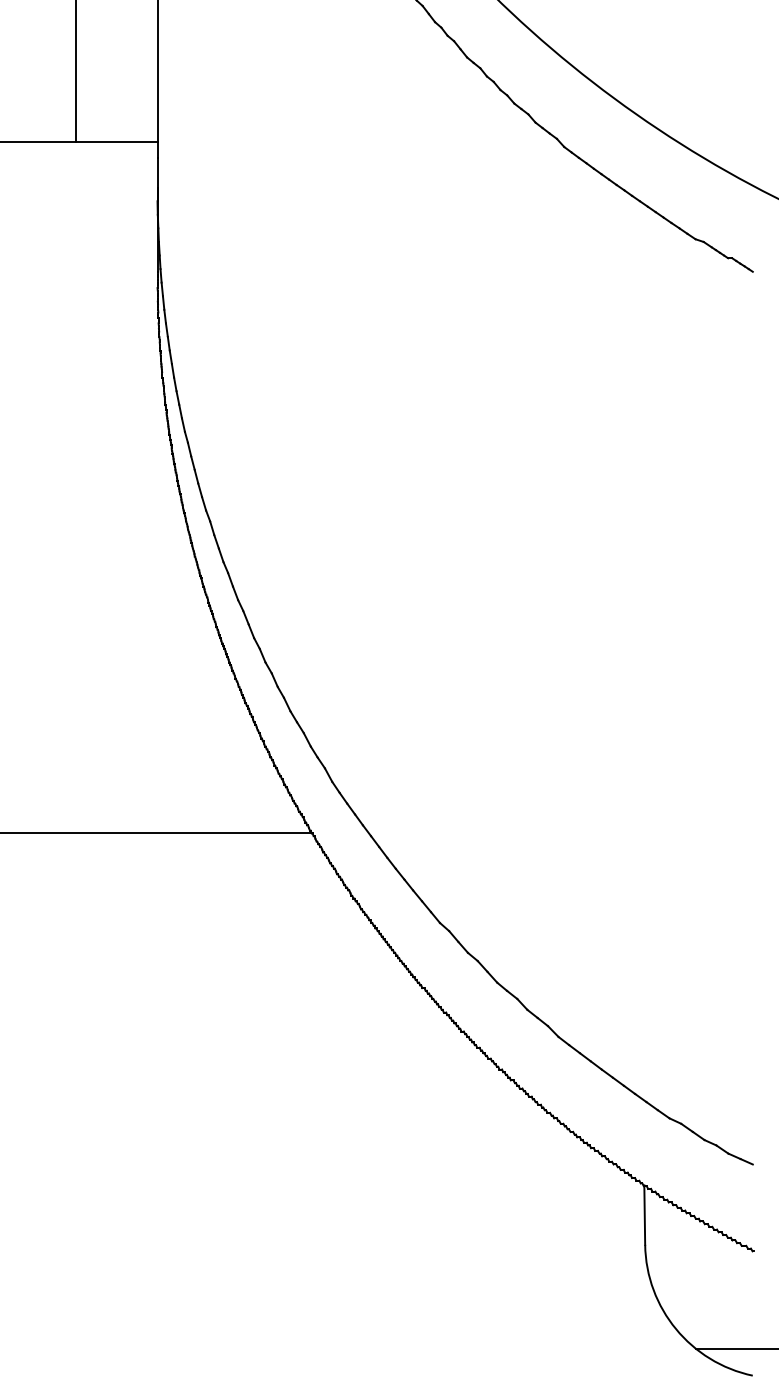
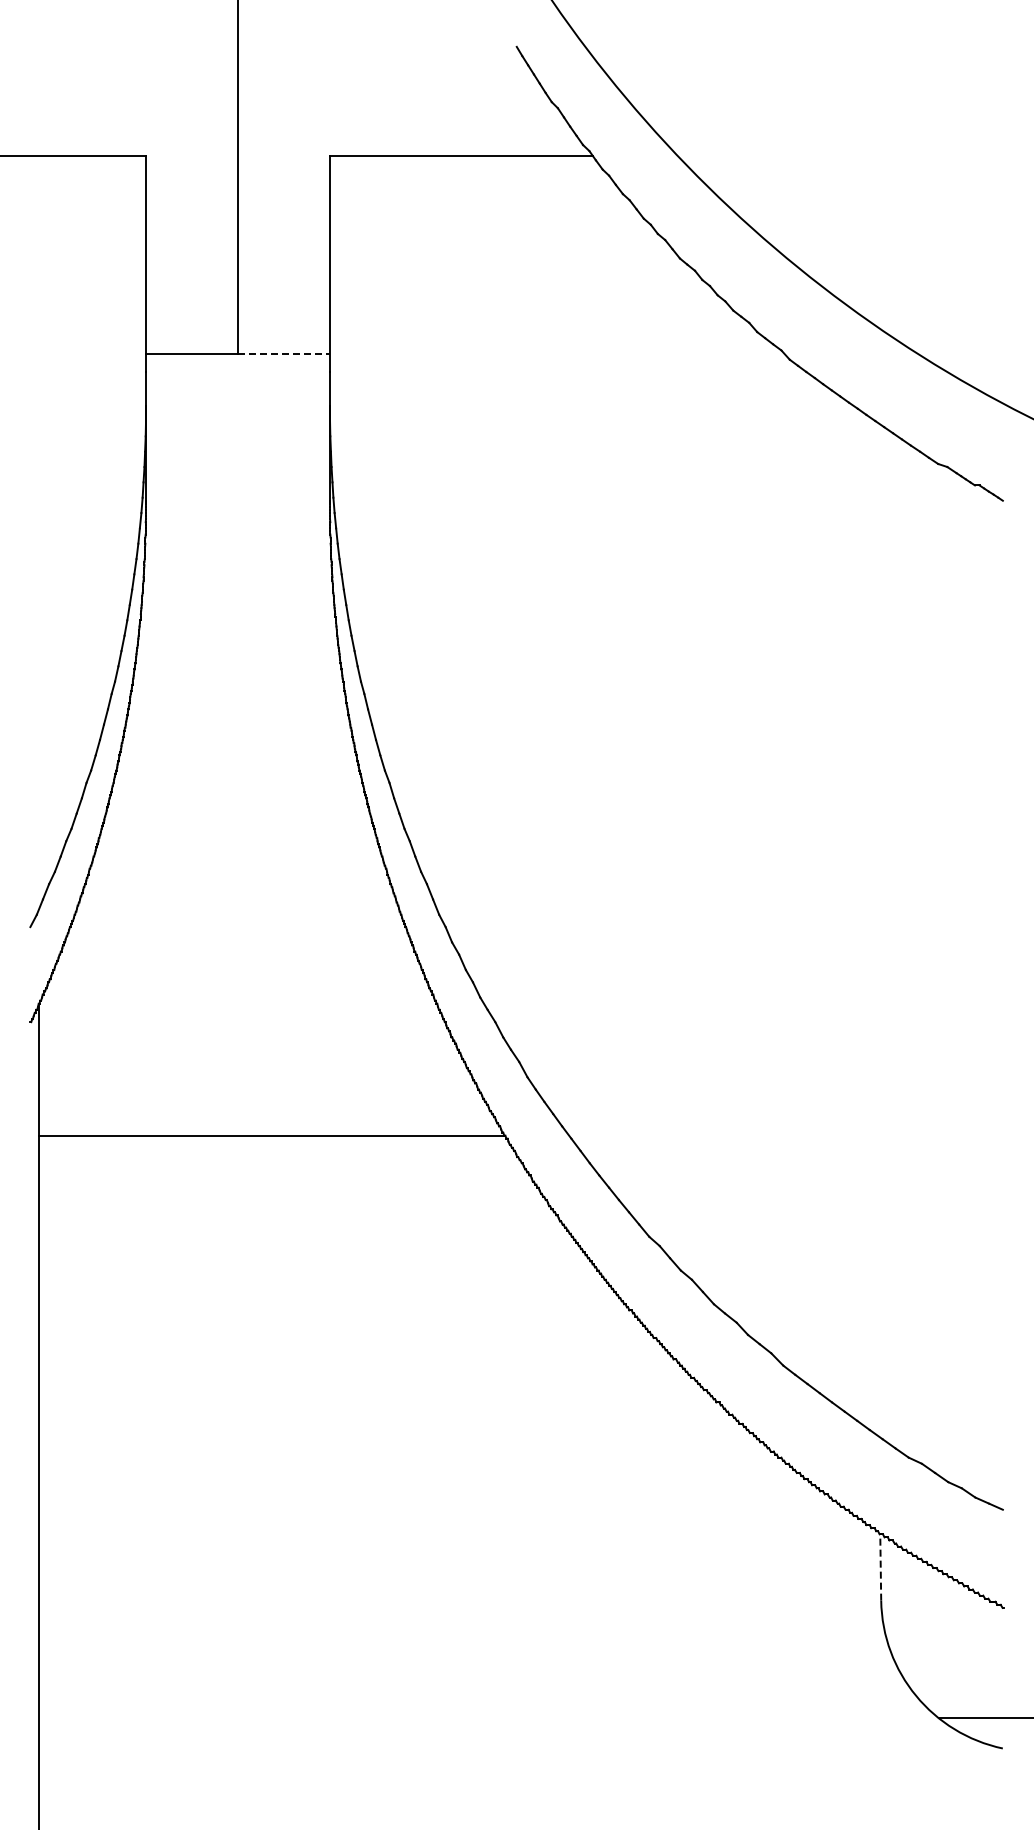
line: (117, 141) -> (284, 353), solid -> dashed
line: (644, 1215) -> (880, 1567), solid -> dashed

